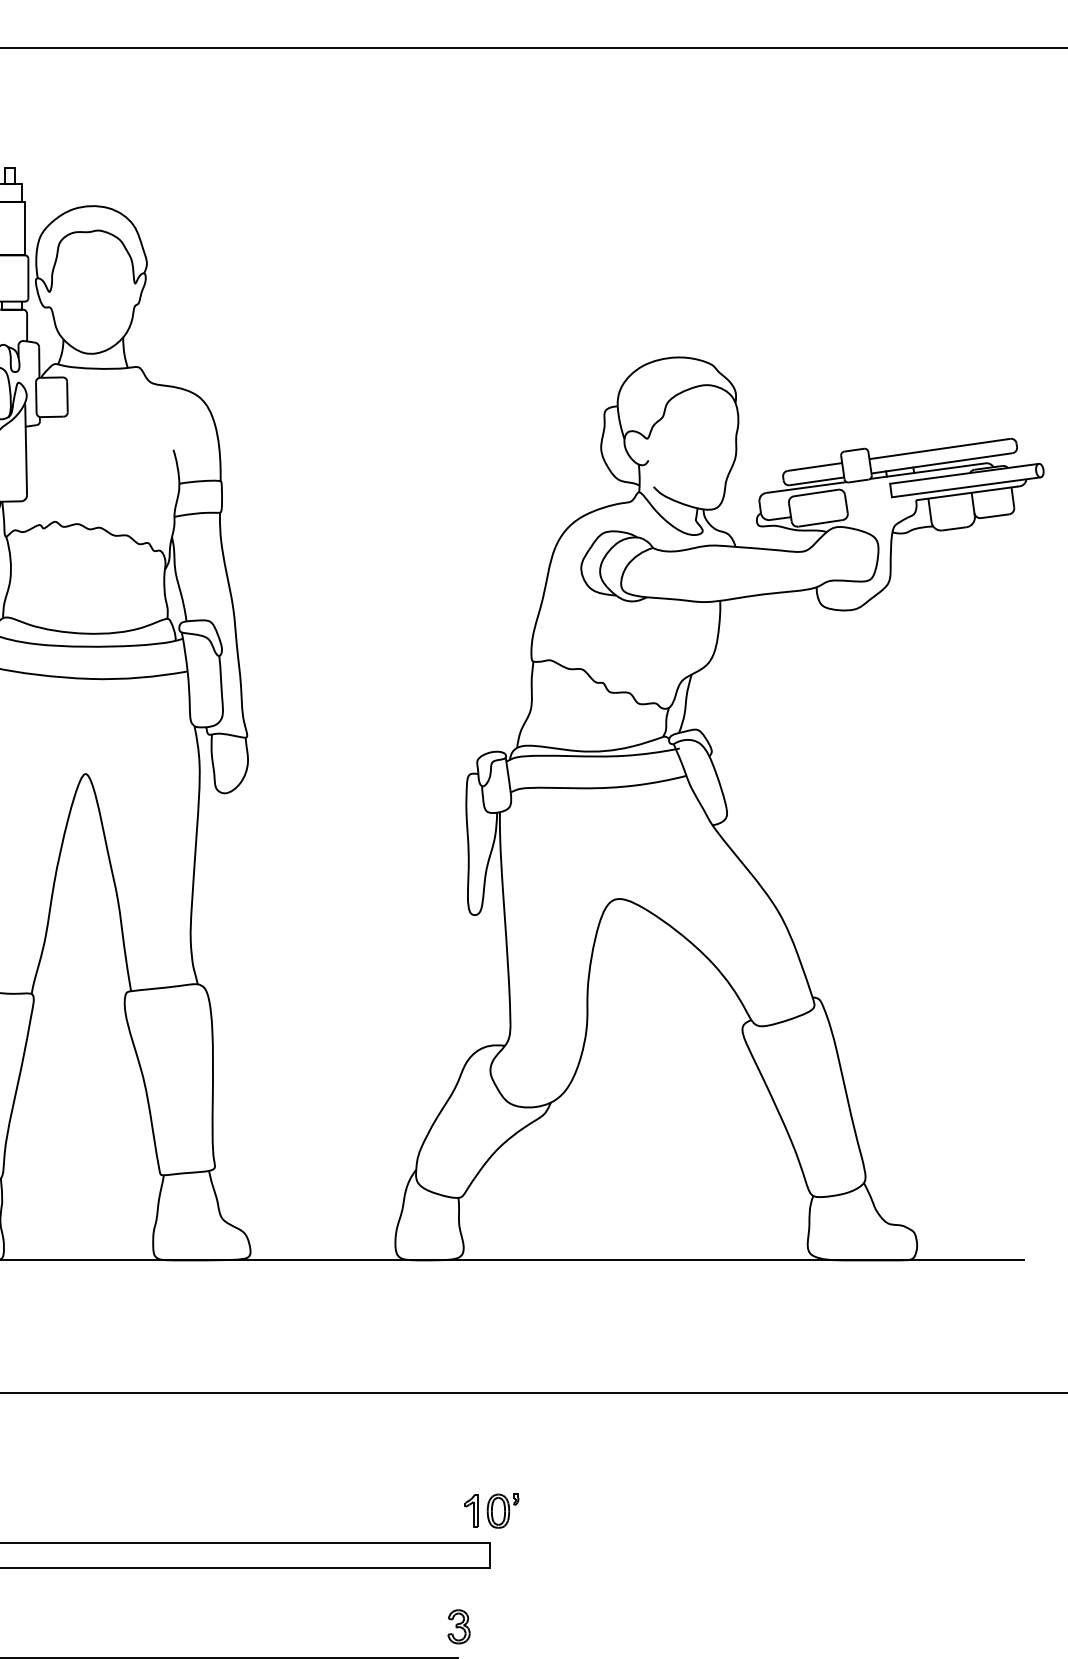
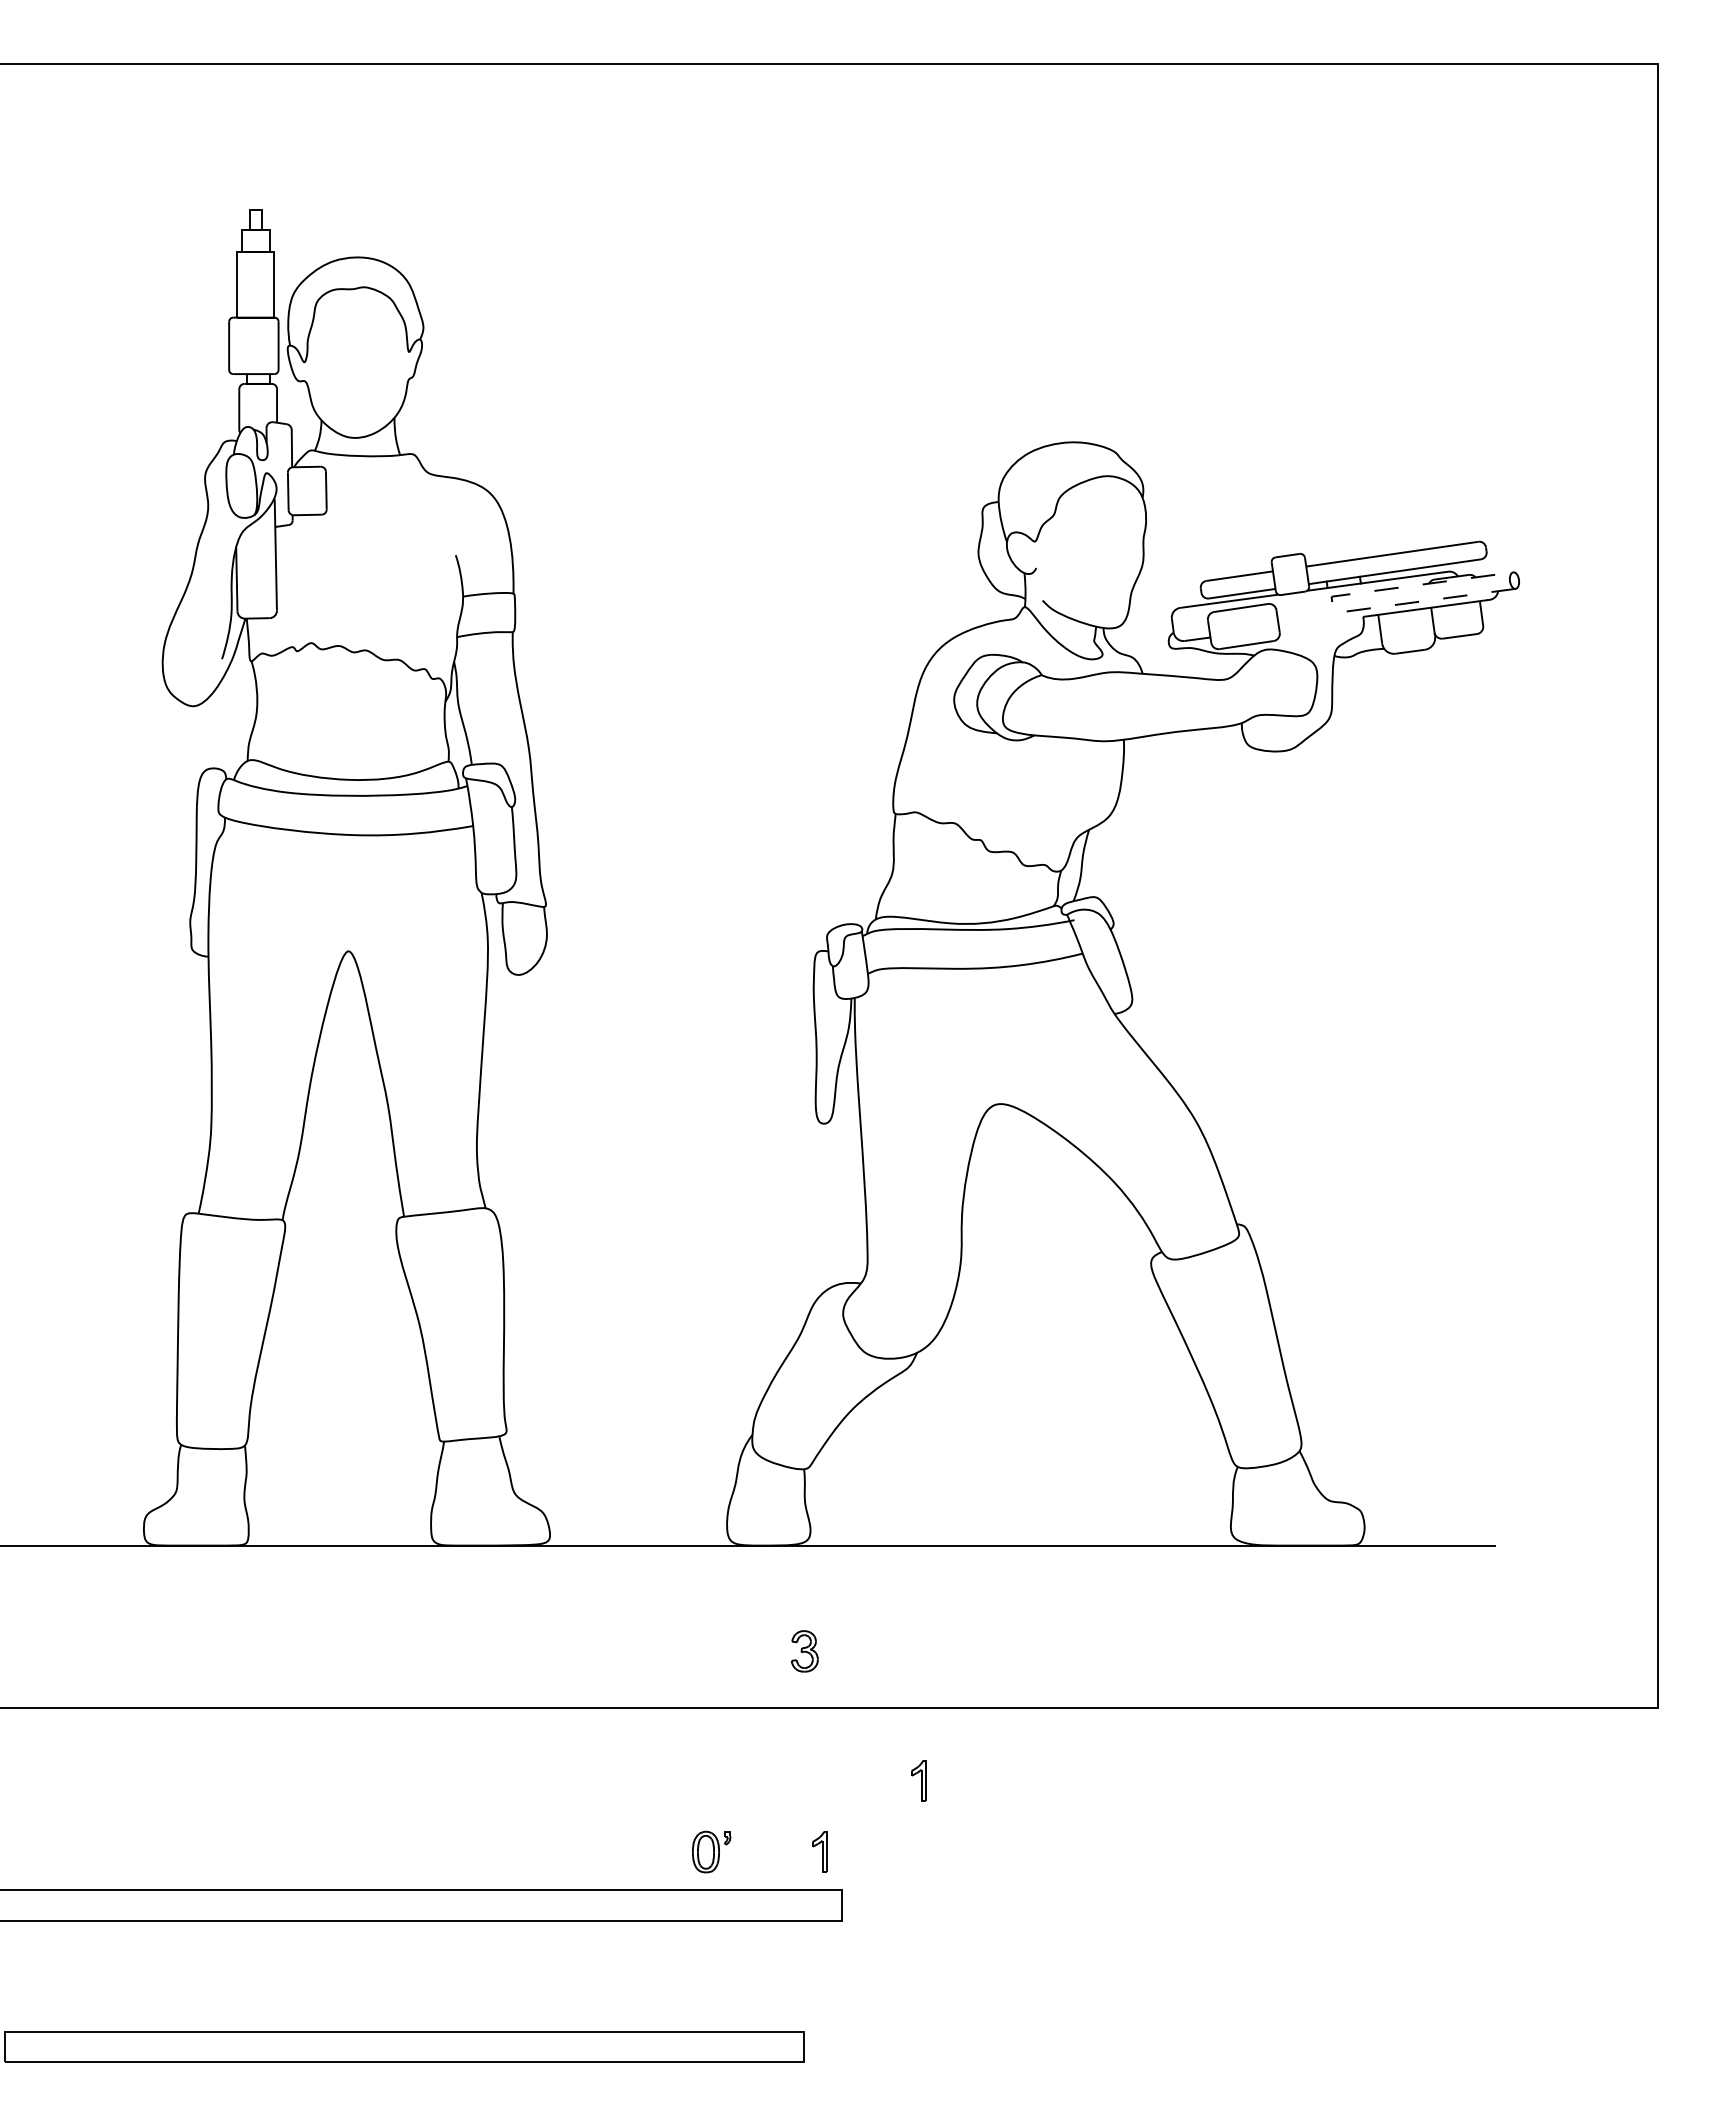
line: (890, 490) -> (1332, 604), solid -> dashed
part: (552, 1452) -> (918, 1780), added
part: (502, 1510) -> (711, 1851), moved
part: (458, 1626) -> (804, 1651), moved

